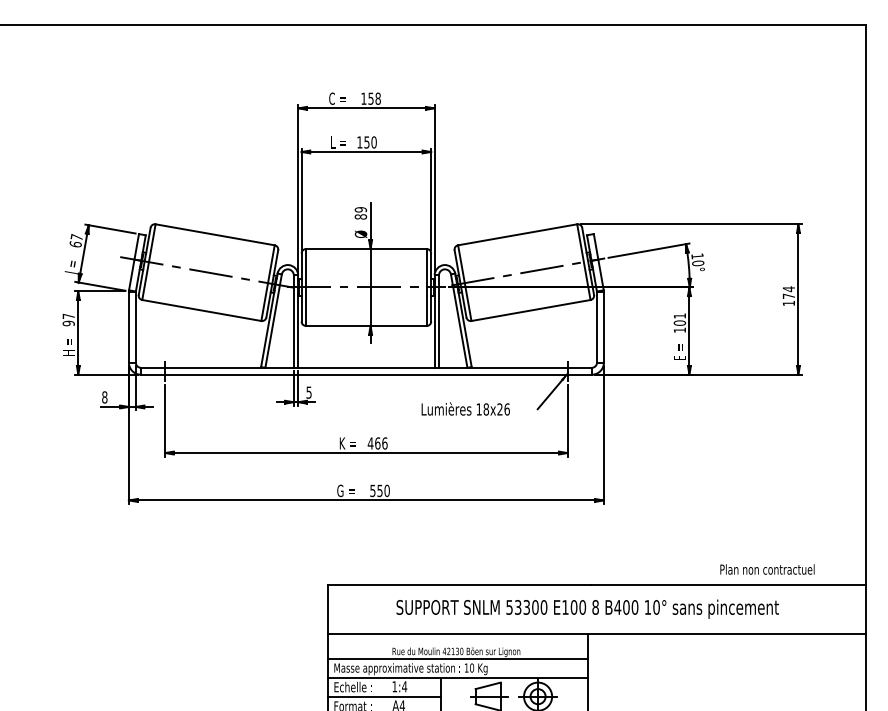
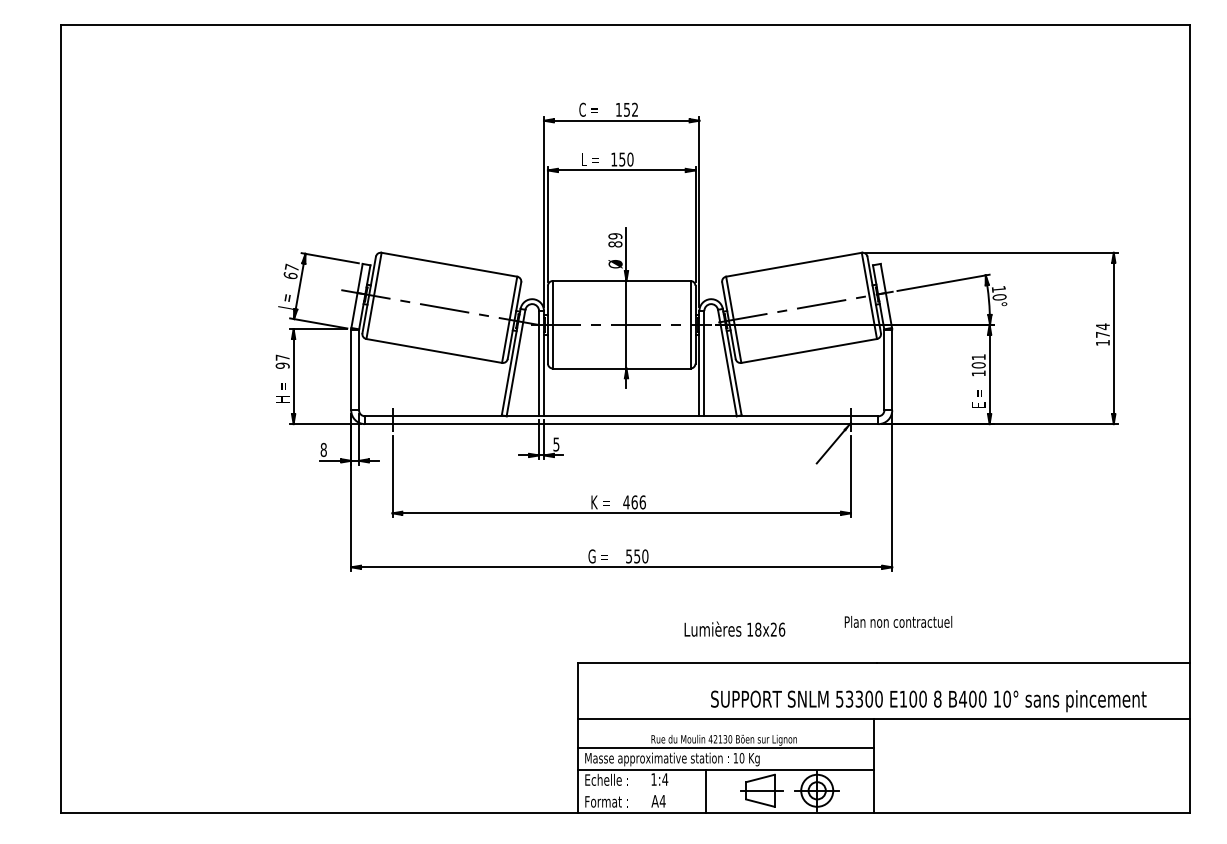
text: (378, 98) -> (635, 109), 158 -> 152
text: (465, 408) -> (734, 628), moved
text: (767, 569) -> (898, 621), moved
text: (587, 609) -> (928, 701), moved
line: (383, 697) -> (641, 791), removed

